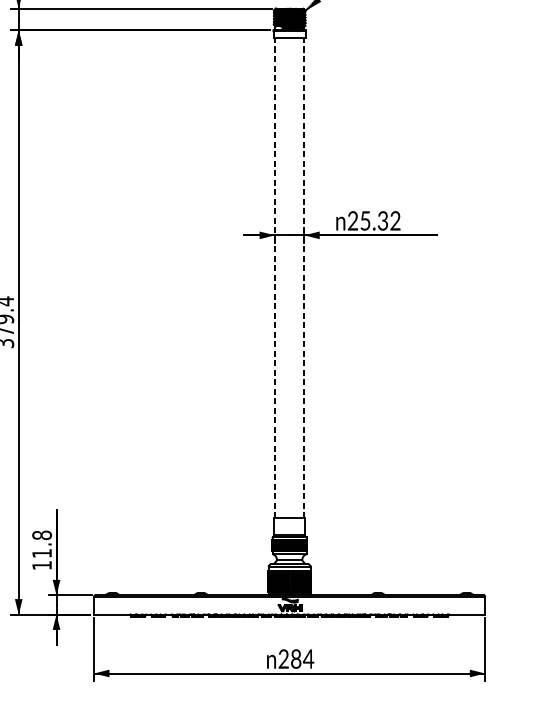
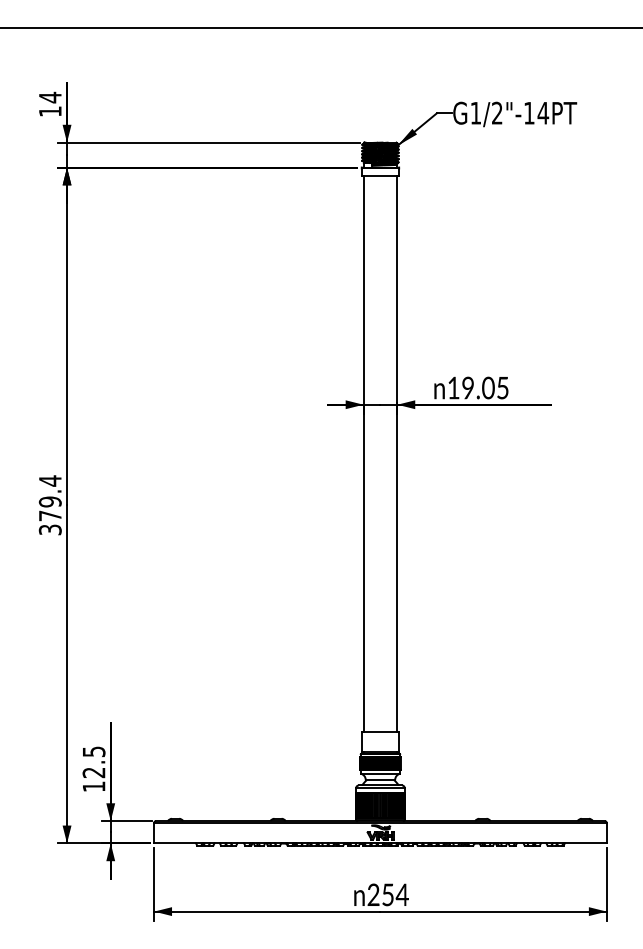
text: (373, 220) -> (477, 387), 25.32 -> 19.05
line: (275, 278) -> (363, 454), dashed -> solid
line: (304, 278) -> (397, 454), dashed -> solid
text: (41, 544) -> (93, 762), 11.8 -> 12.5
text: (295, 658) -> (387, 894), 284 -> 254

